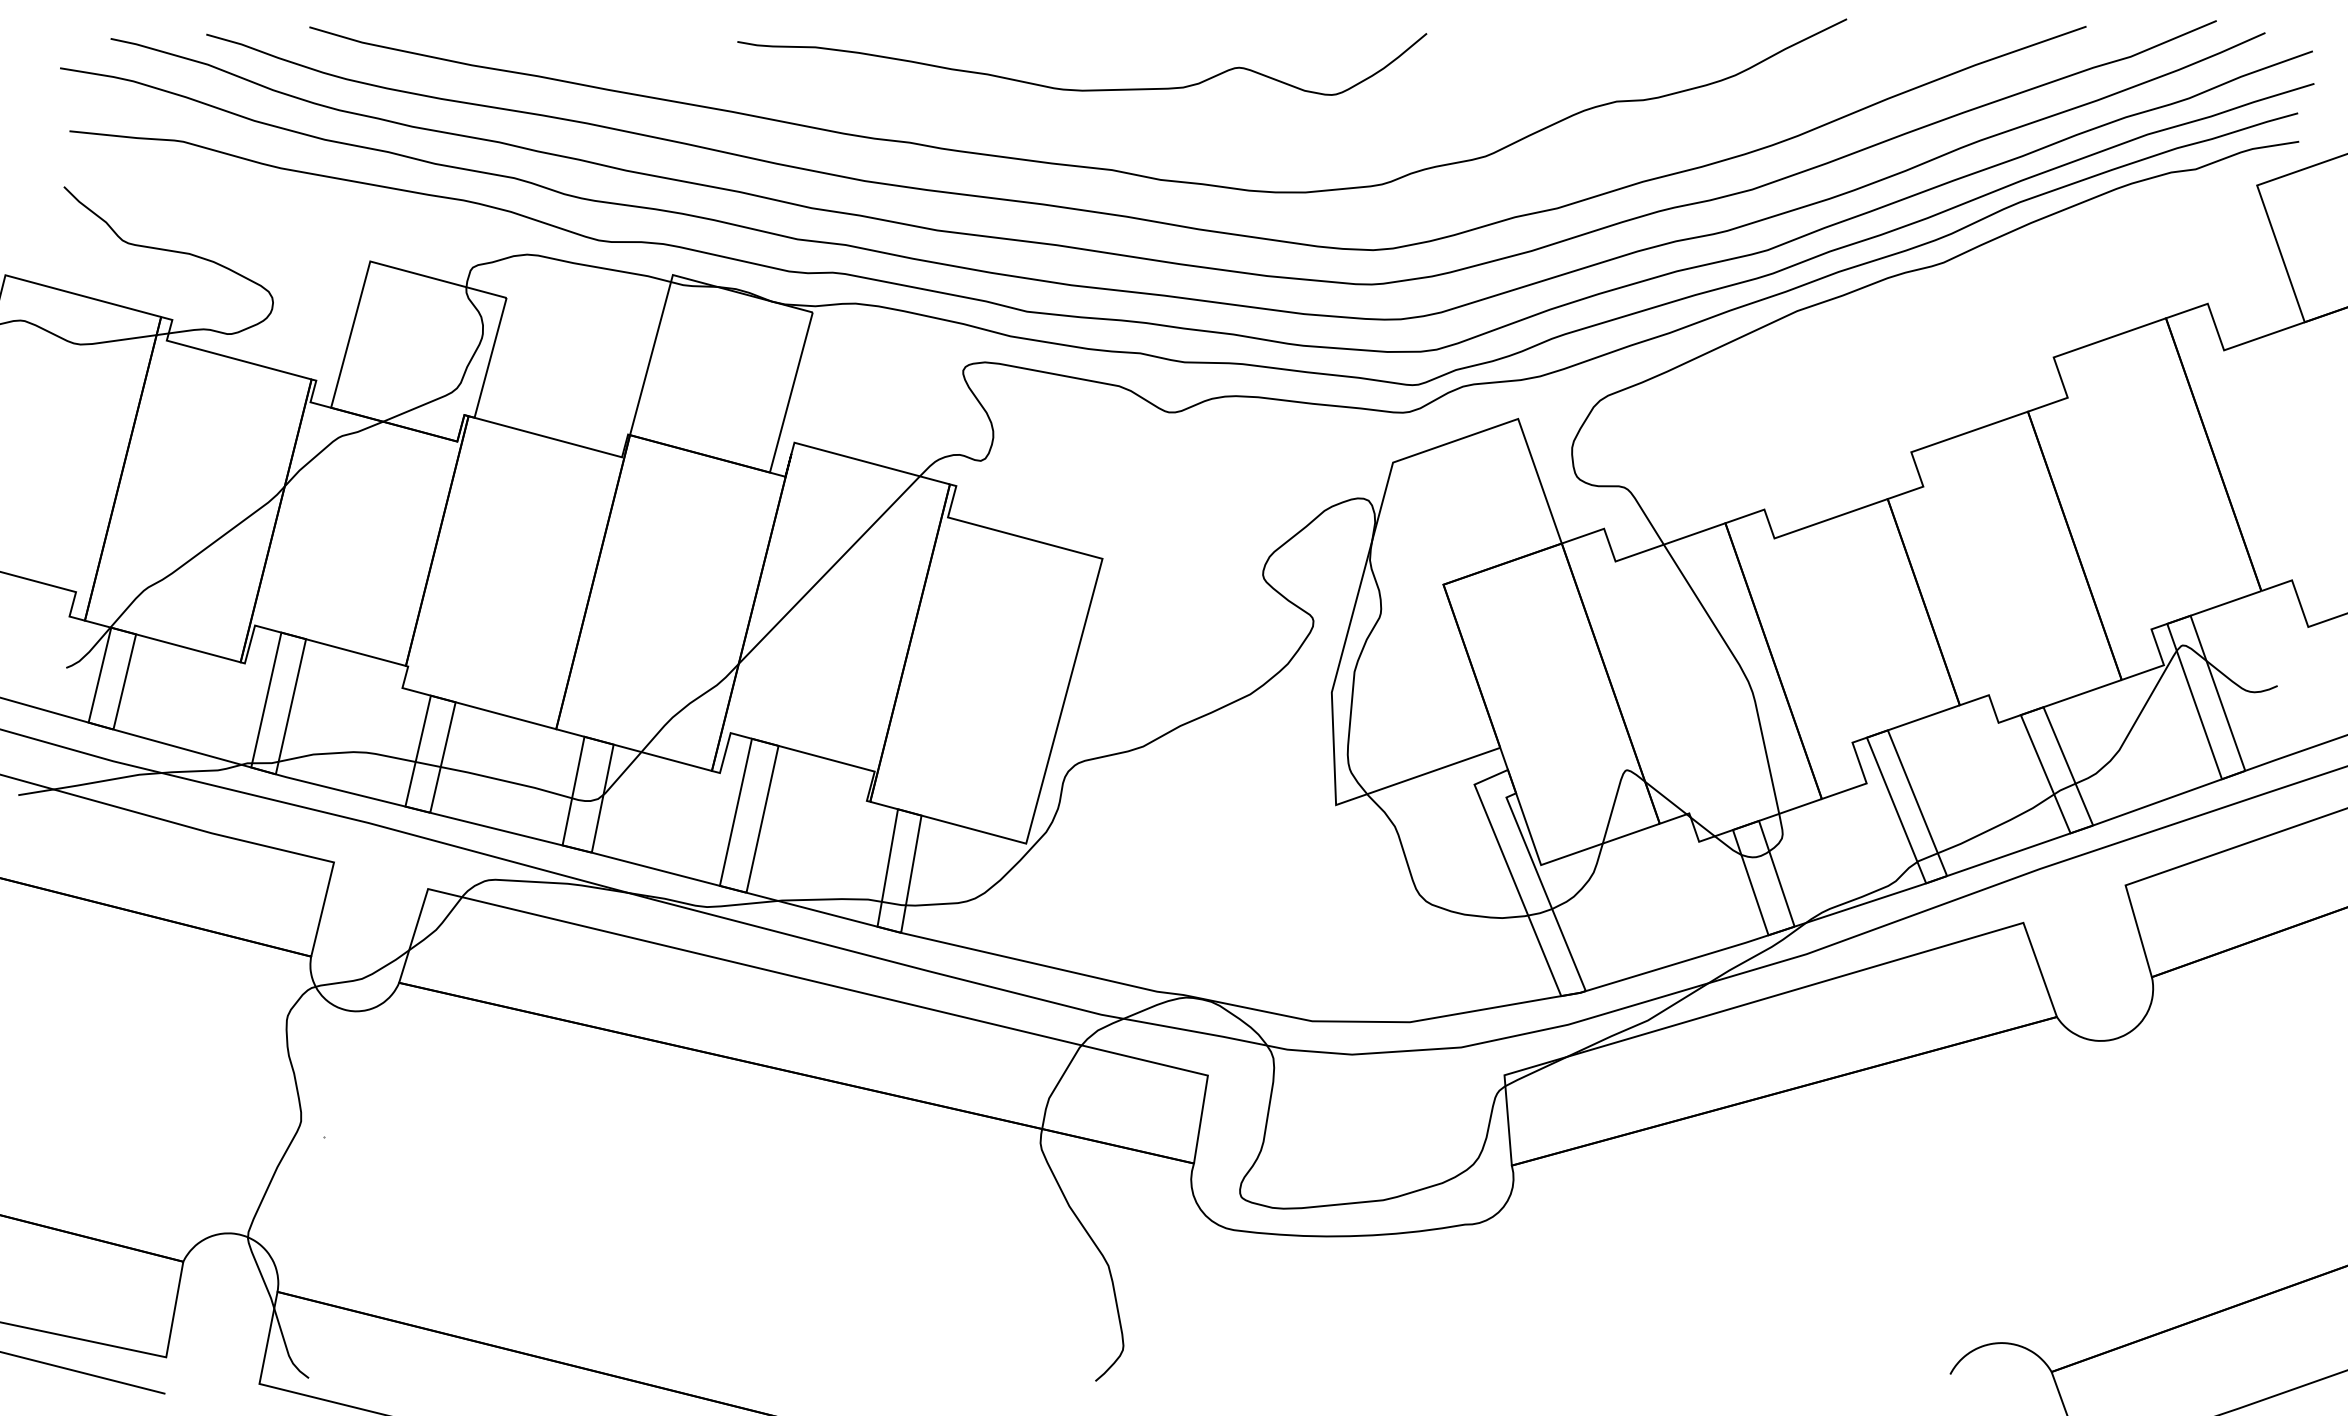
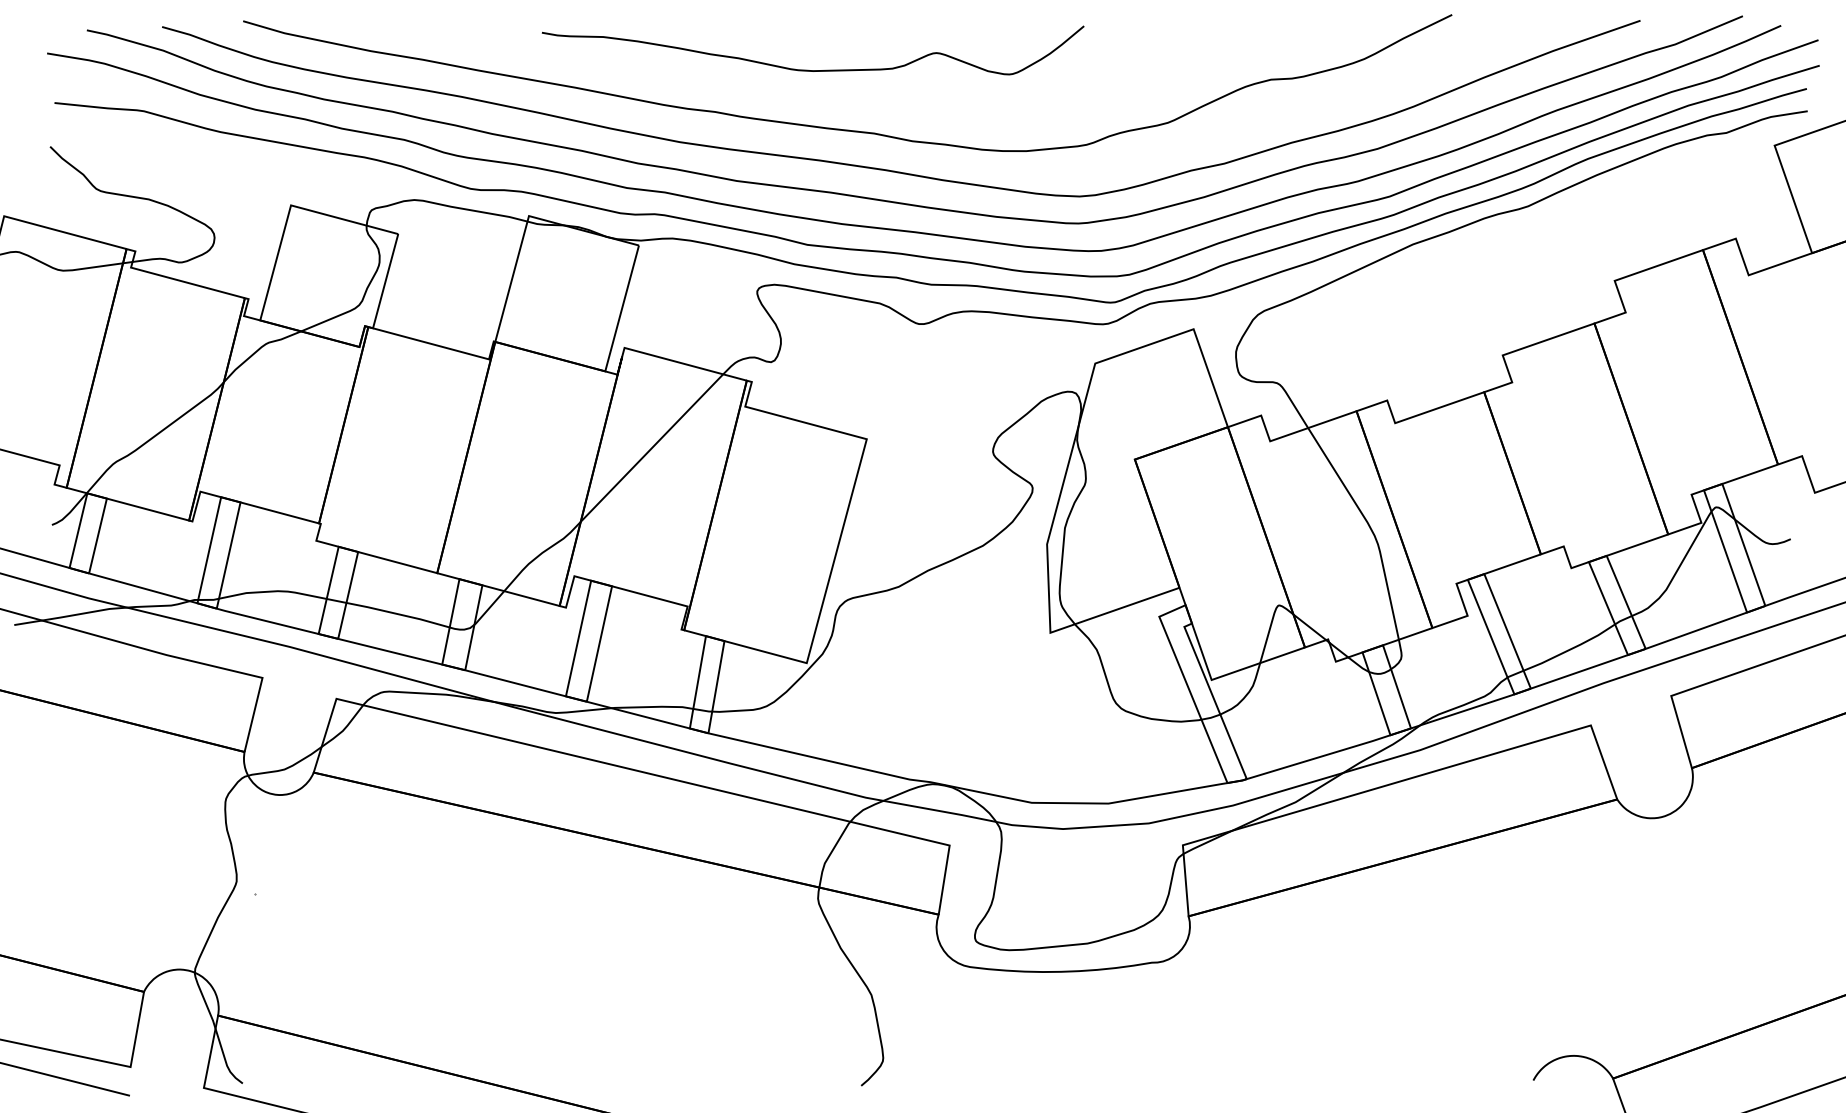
curve: (1082, 89) -> (813, 70), moved

